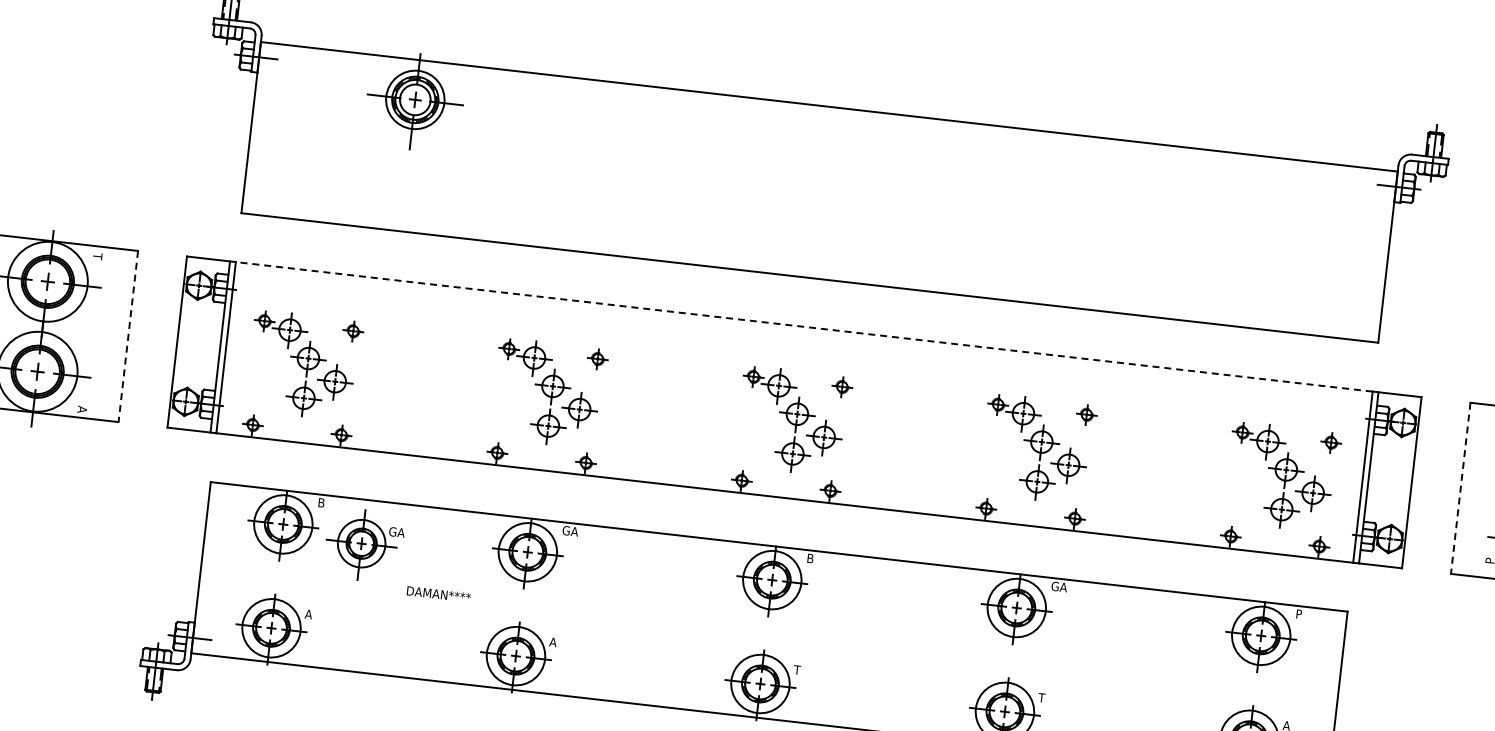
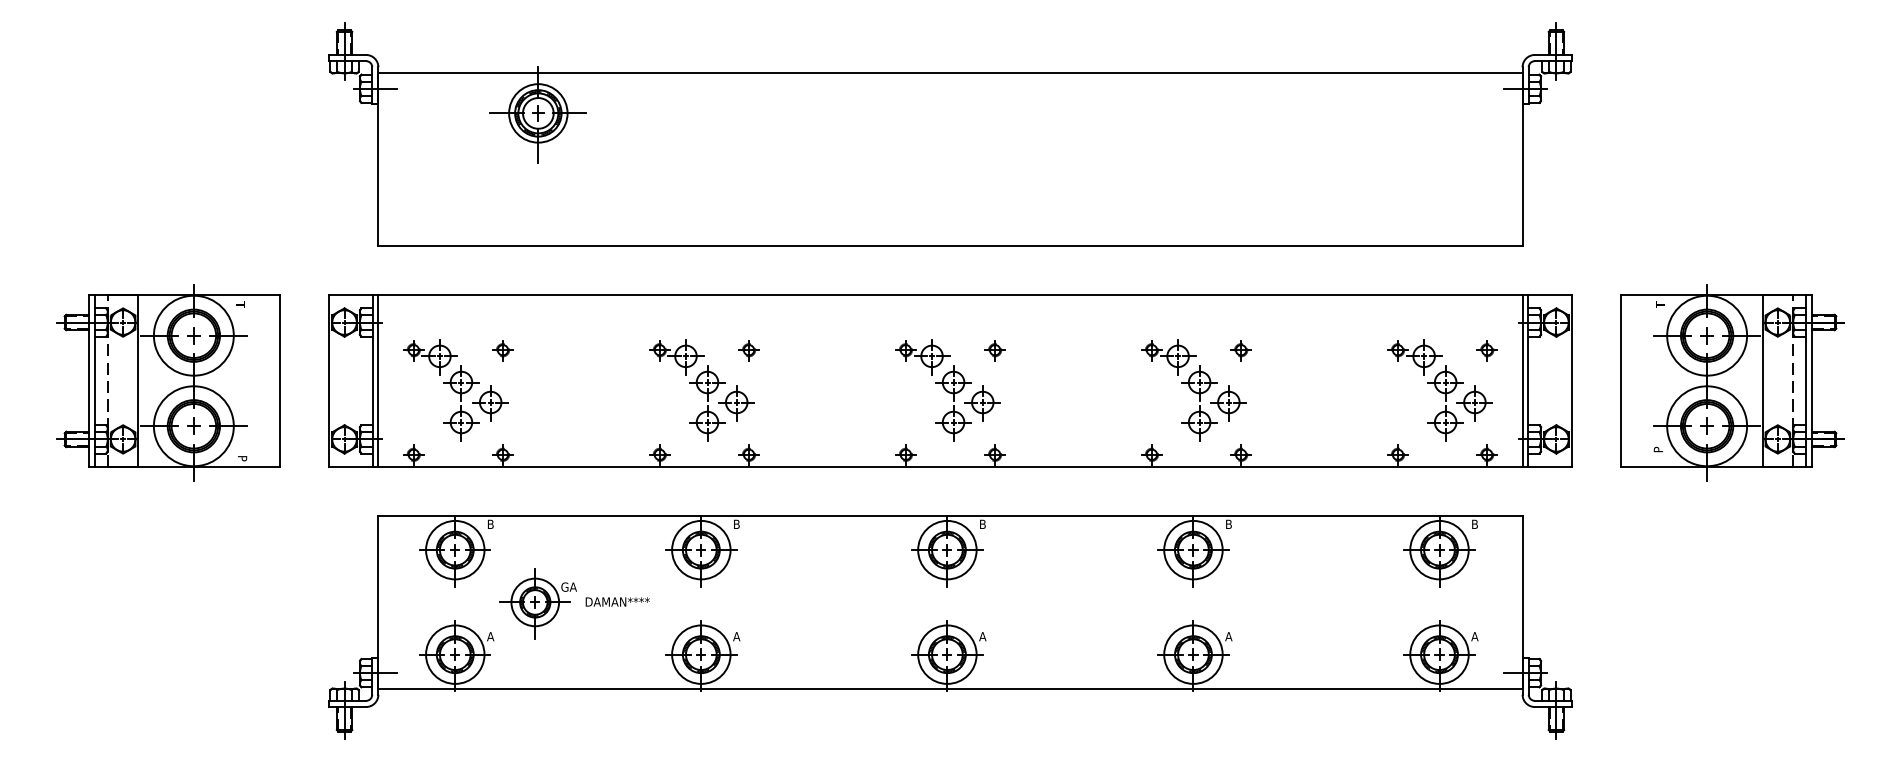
line: (804, 326) -> (950, 294), dashed -> solid
line: (127, 336) -> (279, 381), dashed -> solid
text: (82, 409) -> (242, 458), A -> P
line: (1461, 488) -> (1621, 381), dashed -> solid
text: (570, 531) -> (741, 524), GA -> B
part: (363, 545) -> (537, 603), moved
text: (1059, 587) -> (1233, 524), GA -> B
text: (1299, 614) -> (1475, 524), P -> B
text: (797, 669) -> (982, 636), T -> A
text: (1041, 697) -> (1228, 636), T -> A

